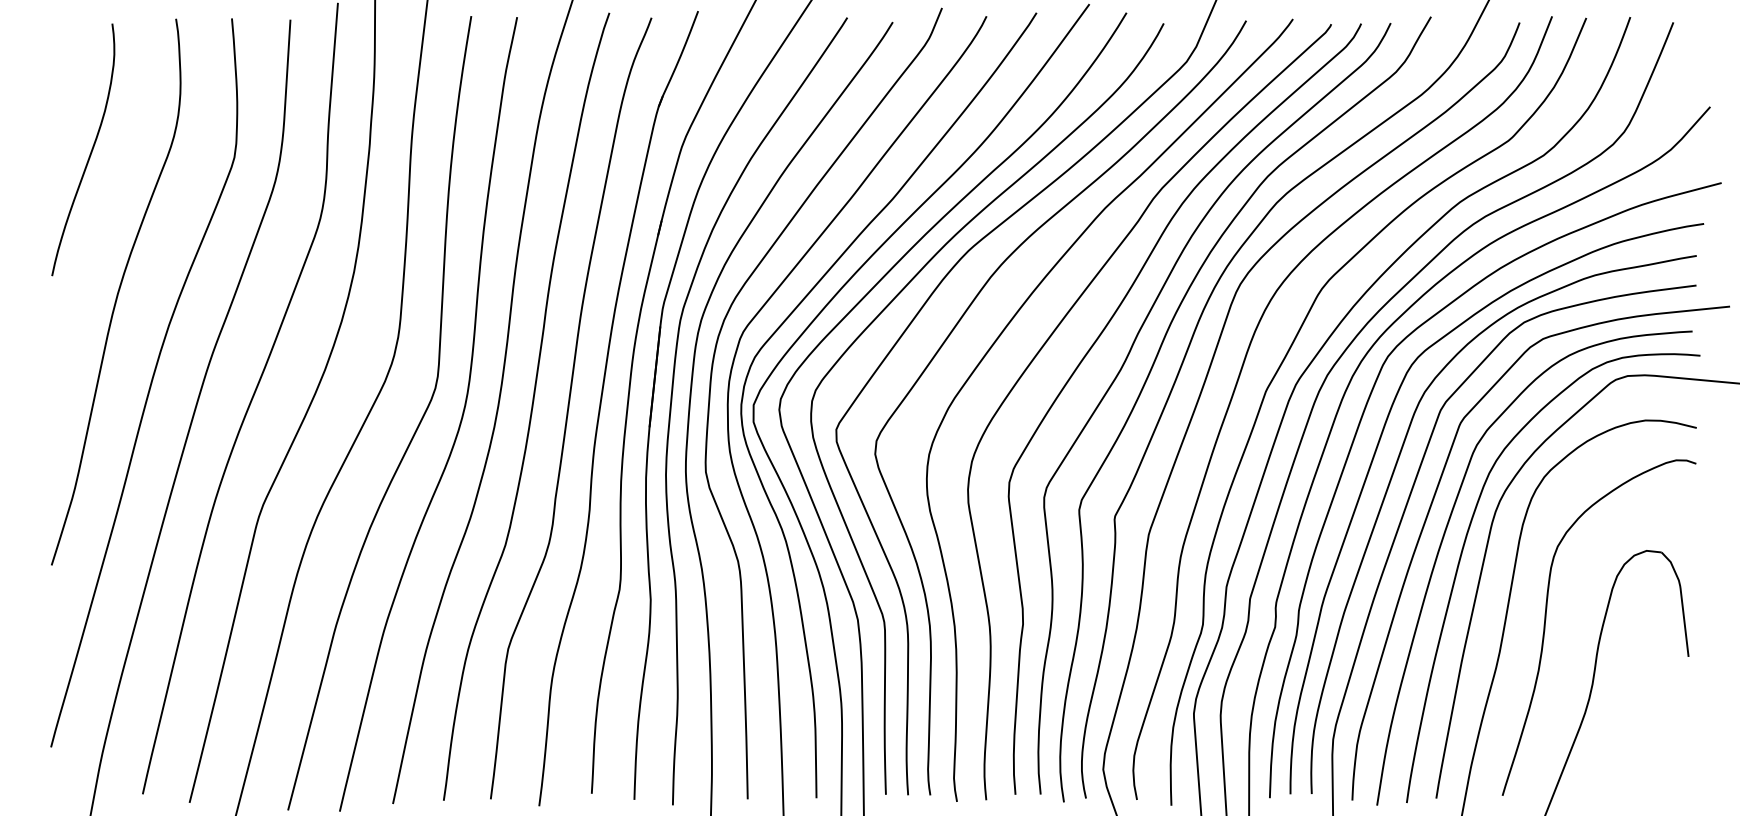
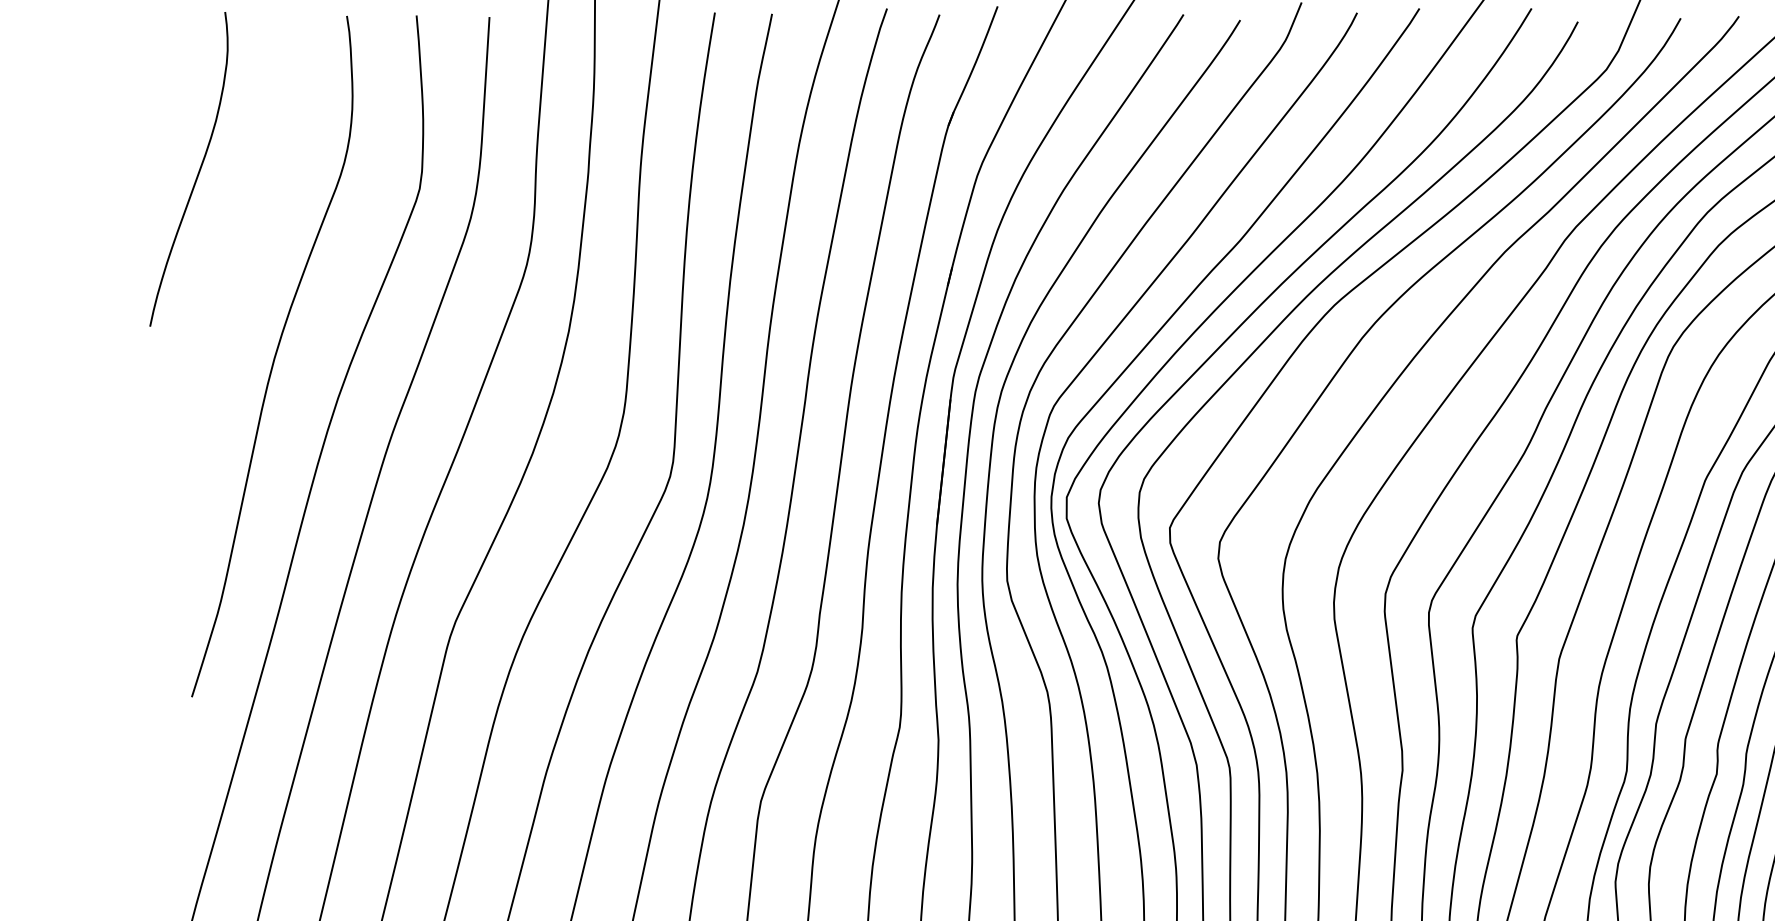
curve: (90, 151) -> (197, 171), moved

